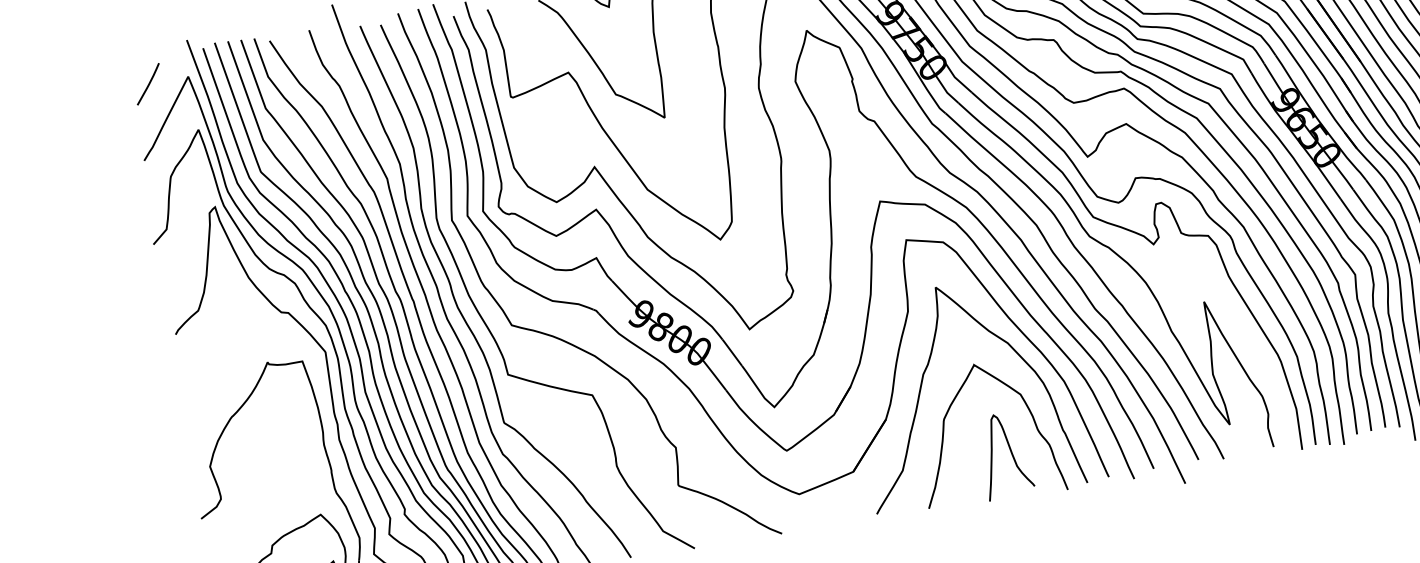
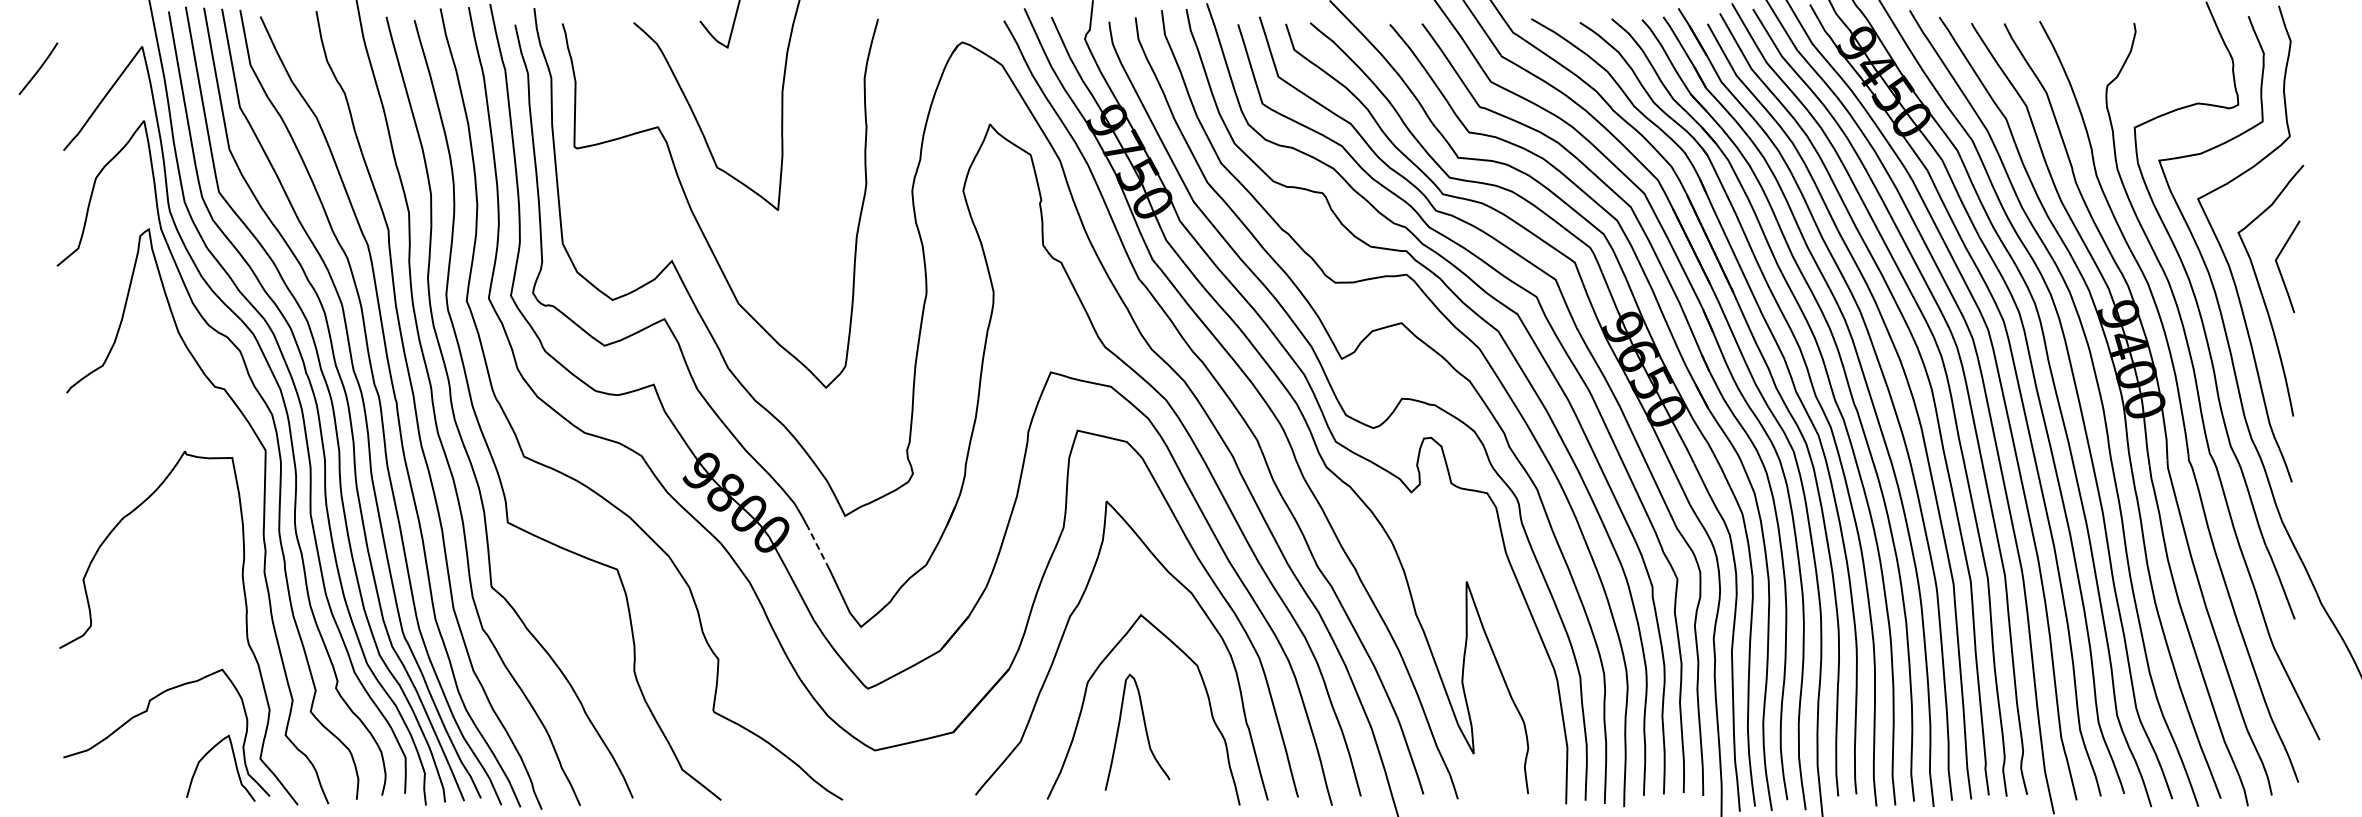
curve: (148, 84) -> (38, 68), moved
line: (732, 352) -> (816, 543), solid -> dashed
curve: (1011, 454) -> (1145, 731), moved

